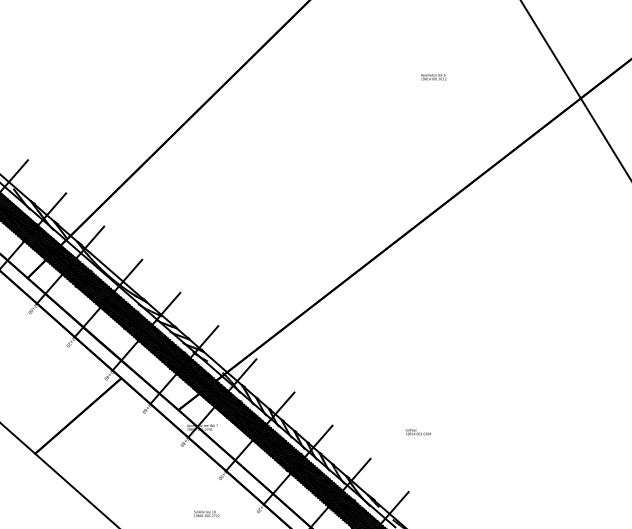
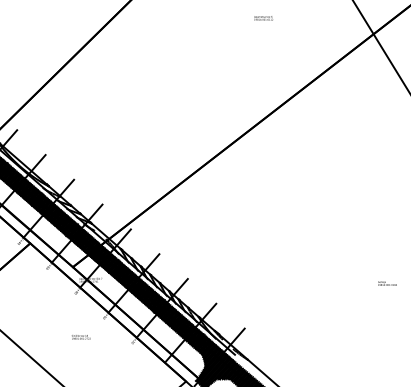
text: (417, 432) -> (386, 283), moved
text: (206, 513) -> (81, 336), moved

